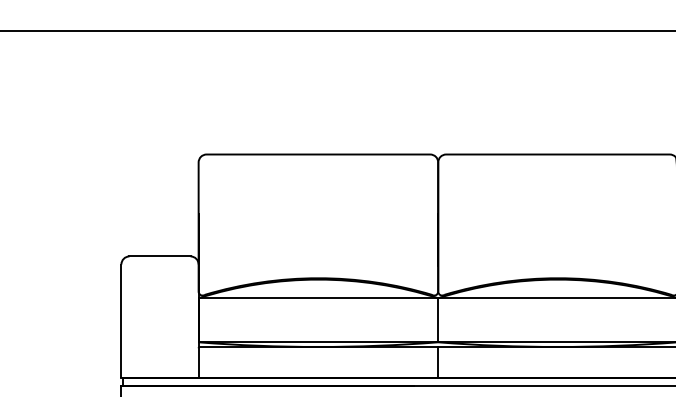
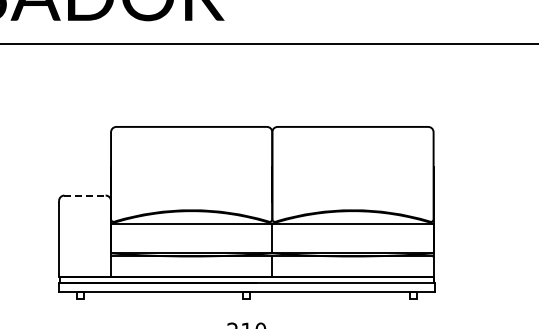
line: (160, 256) -> (85, 195), solid -> dashed

